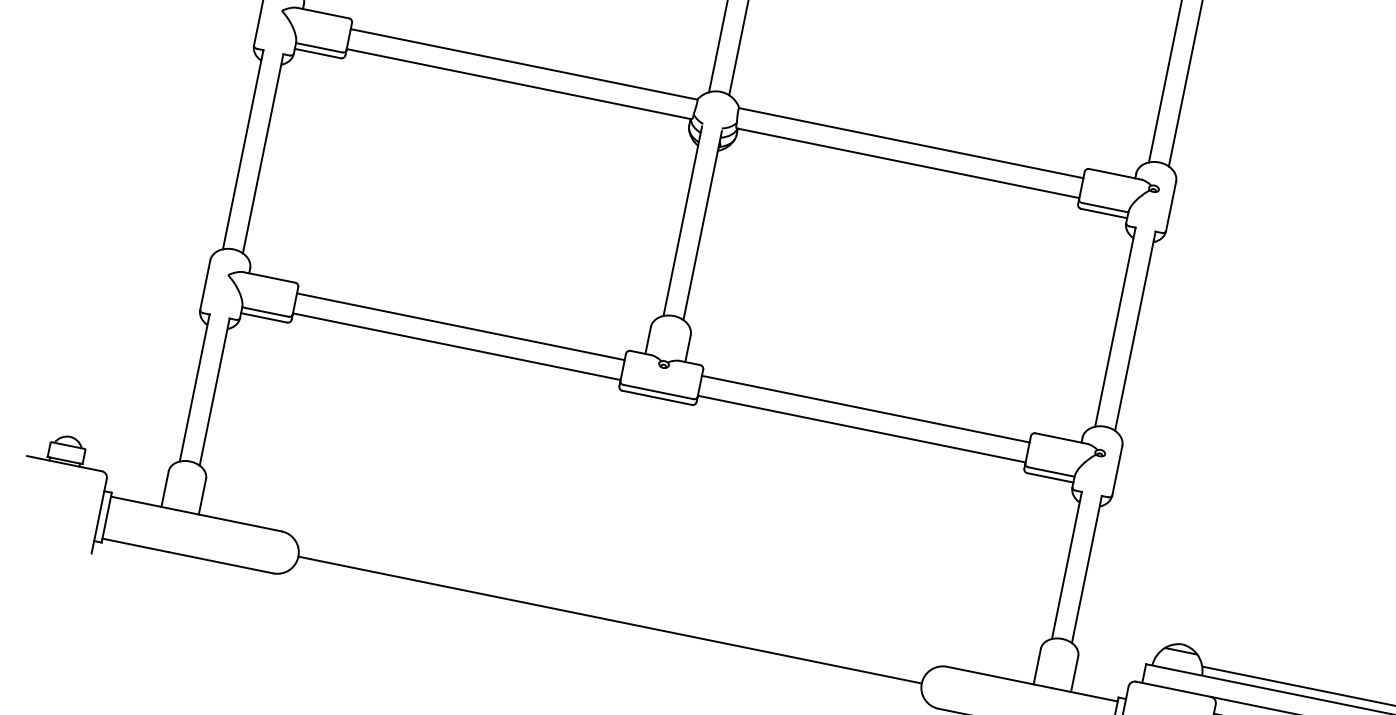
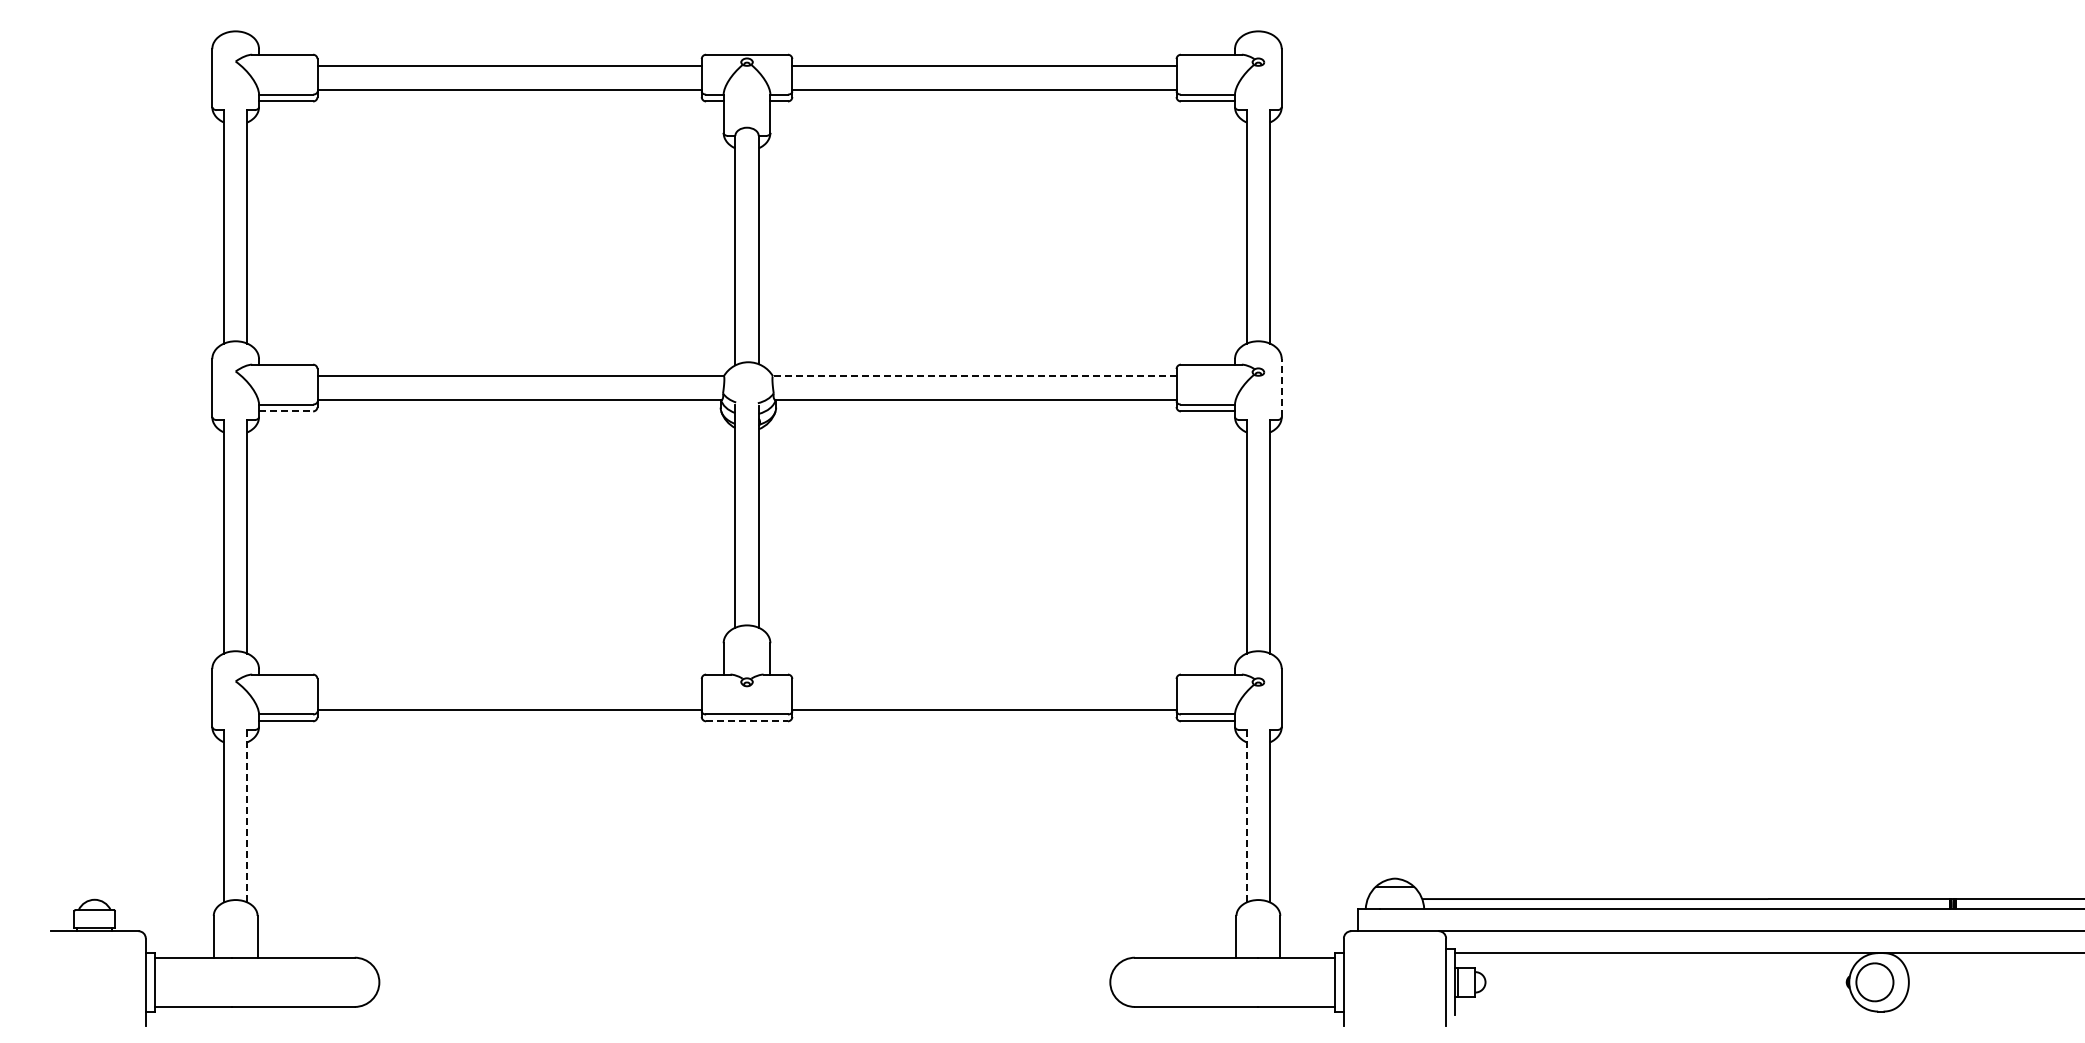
line: (318, 53) -> (286, 411), solid -> dashed
line: (911, 143) -> (974, 376), solid -> dashed
line: (1170, 206) -> (1281, 388), solid -> dashed
line: (460, 326) -> (509, 686), removed
line: (214, 392) -> (247, 816), solid -> dashed
line: (657, 398) -> (747, 721), solid -> dashed
line: (865, 409) -> (984, 686), removed
line: (1066, 565) -> (1246, 816), solid -> dashed
line: (609, 620) -> (744, 982), removed

